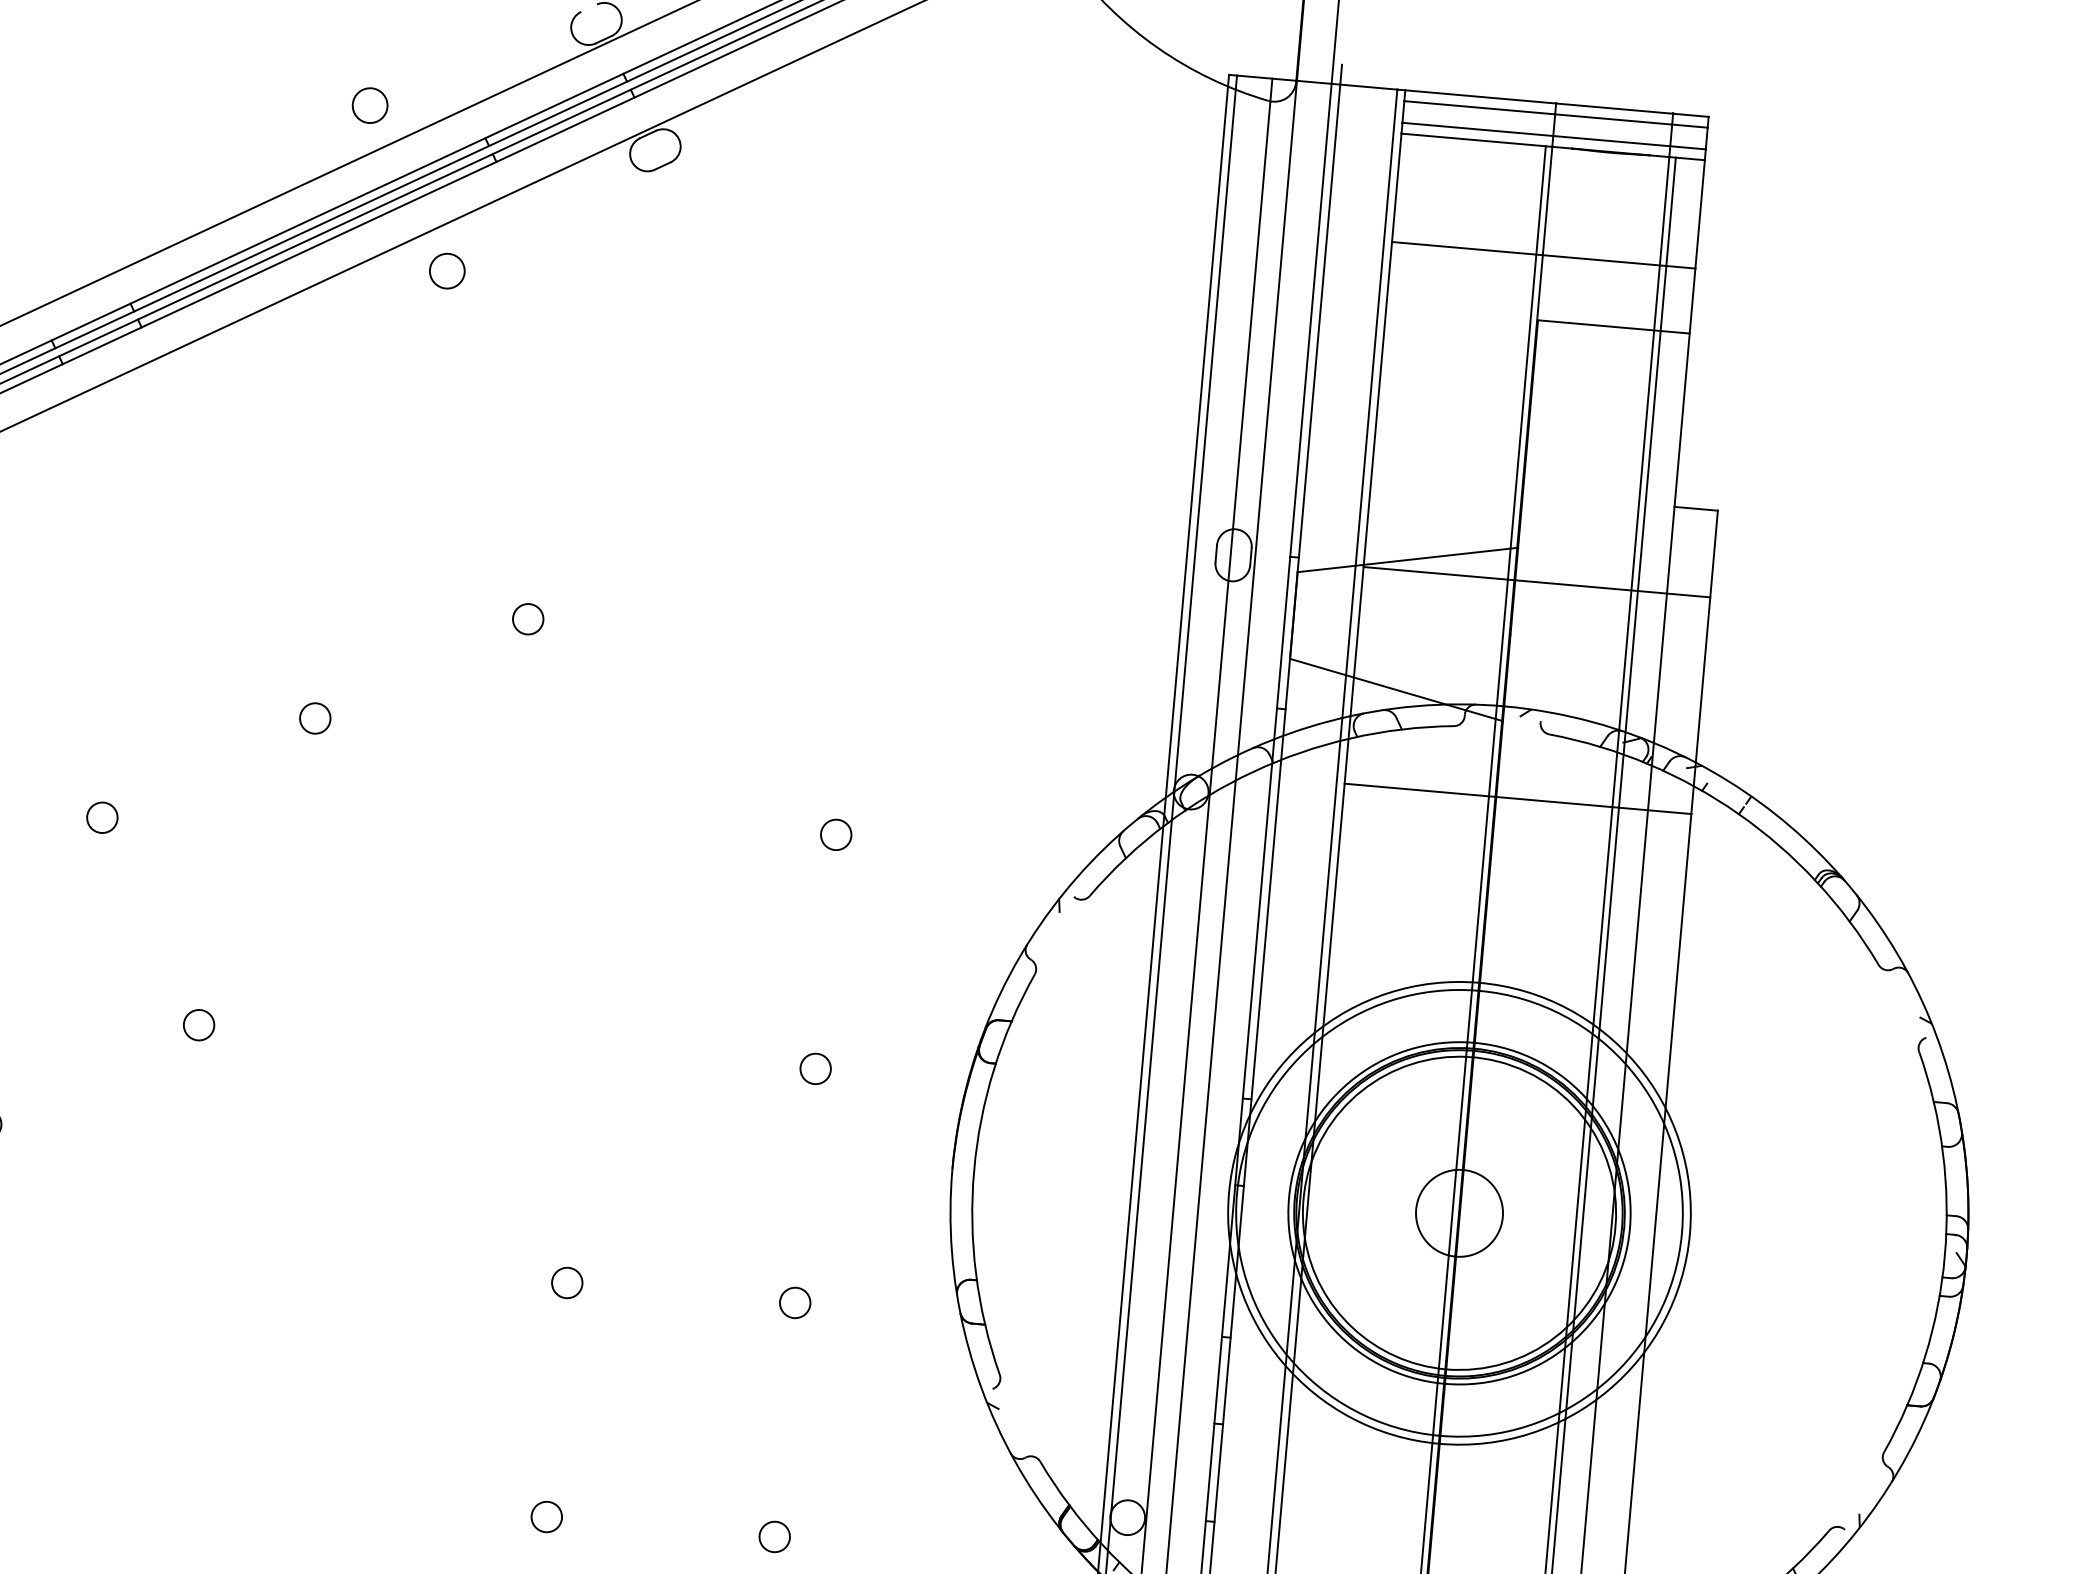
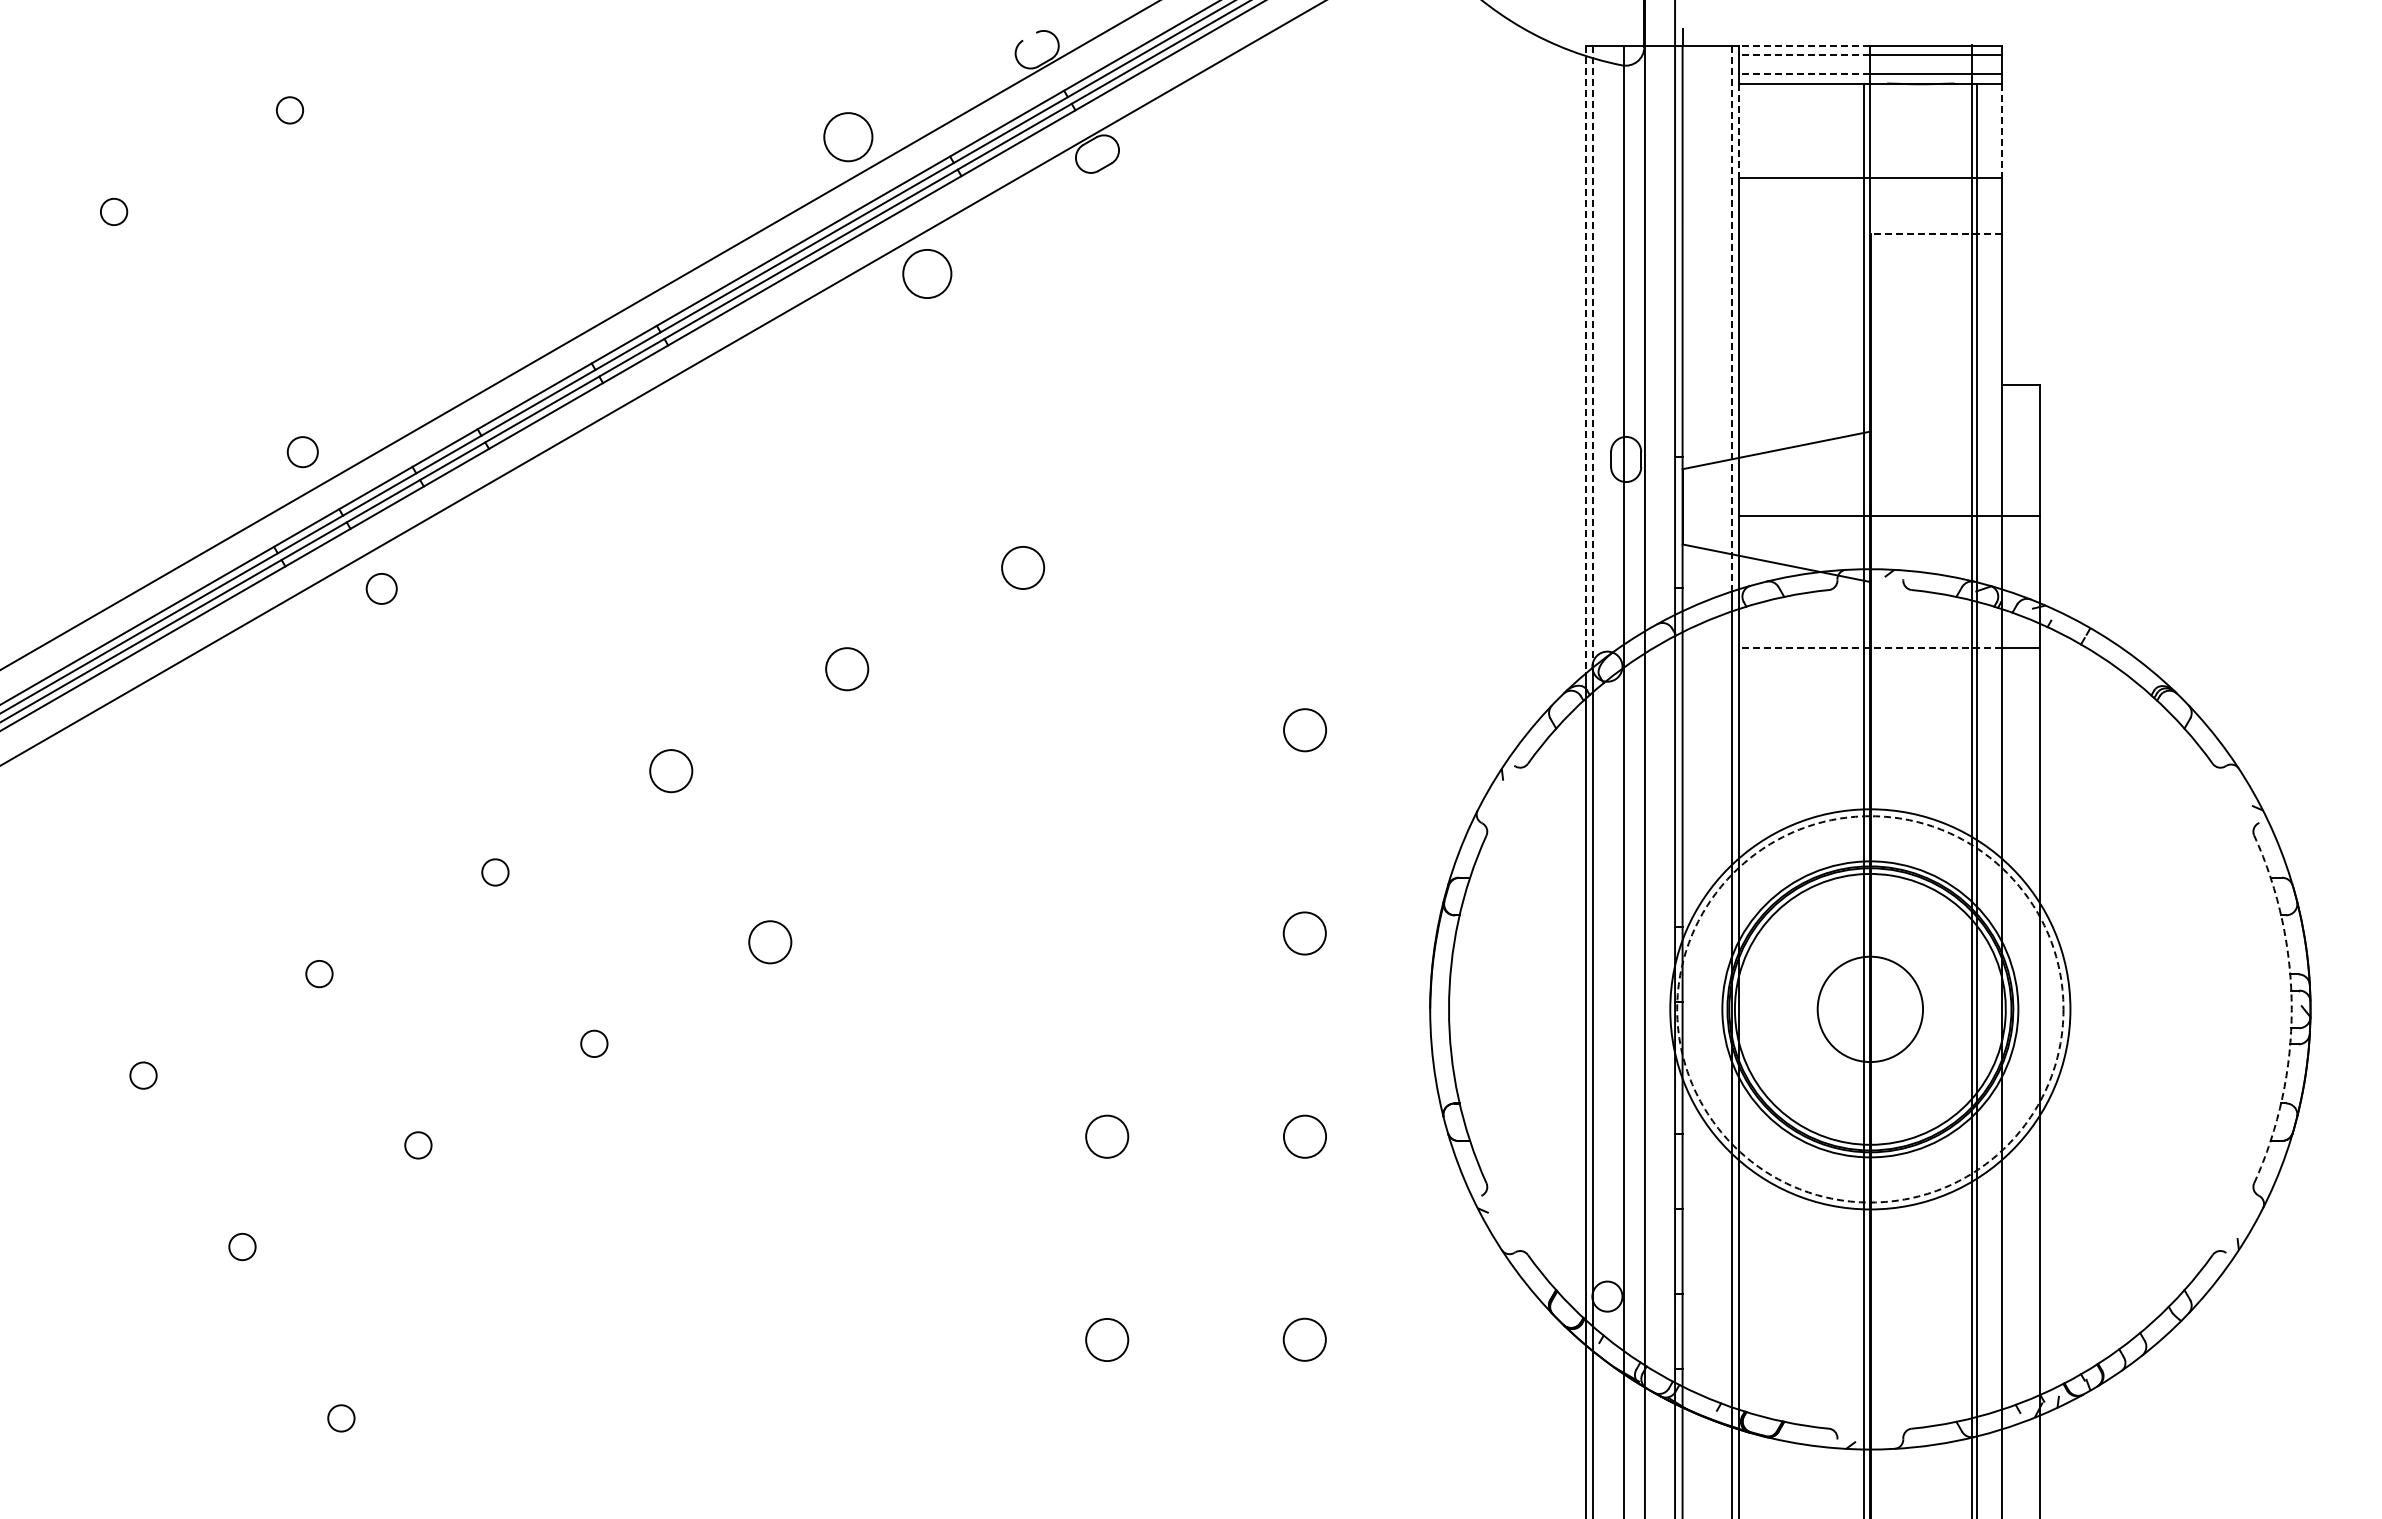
line: (1479, 96) -> (1803, 45), solid -> dashed
circle: (370, 106) -> (848, 137), size x1.6
line: (1478, 107) -> (1803, 55), solid -> dashed
line: (1476, 129) -> (1803, 74), solid -> dashed
line: (1397, 188) -> (1739, 131), solid -> dashed
line: (1700, 215) -> (2002, 131), solid -> dashed
circle: (447, 270) -> (927, 273), size x1.6
line: (1613, 327) -> (1936, 234), solid -> dashed
line: (1370, 403) -> (1732, 318), solid -> dashed
line: (1205, 433) -> (1592, 356), solid -> dashed
line: (1198, 436) -> (1586, 359), solid -> dashed
line: (1536, 581) -> (1889, 515), moved
circle: (528, 618) -> (1023, 567), size x1.6
circle: (315, 718) -> (847, 669), size x1.6
line: (1496, 796) -> (1870, 647), solid -> dashed
circle: (102, 817) -> (671, 770), size x1.6
circle: (835, 835) -> (1304, 730), size x1.6
circle: (199, 1025) -> (770, 942), size x1.6
circle: (815, 1068) -> (1304, 933), size x1.6
circle: (1458, 1213) -> (1869, 1009), size x1.4
circle: (1459, 1213) -> (1870, 1009), solid -> dashed
arc: (1944, 1255) -> (2291, 1009), solid -> dashed
circle: (566, 1282) -> (1106, 1136), size x1.6
circle: (794, 1302) -> (1304, 1136), size x1.6
circle: (546, 1516) -> (1106, 1339), size x1.6
circle: (774, 1536) -> (1304, 1339), size x1.6

